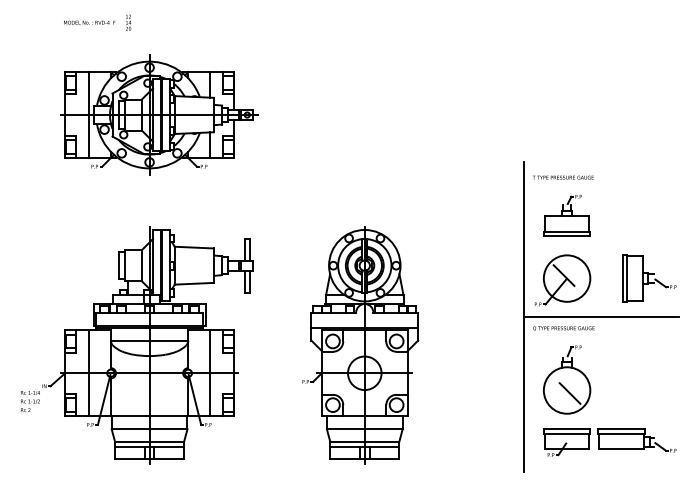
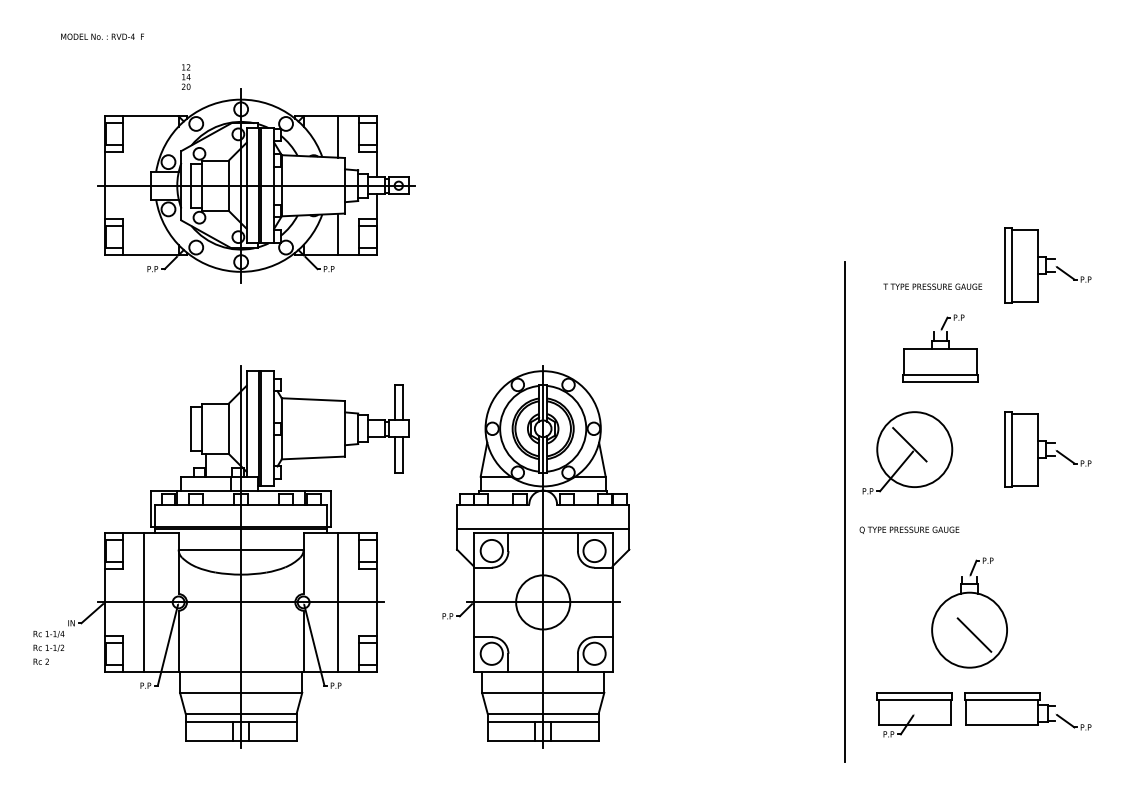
text: (89, 22) -> (102, 36), moved
text: (128, 22) -> (186, 76), moved
line: (89, 115) -> (144, 186), removed
part: (649, 164) -> (1047, 265), added
text: (563, 177) -> (933, 286), moved
part: (566, 215) -> (939, 347), moved
line: (601, 317) -> (970, 512), removed
part: (360, 345) -> (536, 557), moved
part: (567, 379) -> (970, 612), moved

